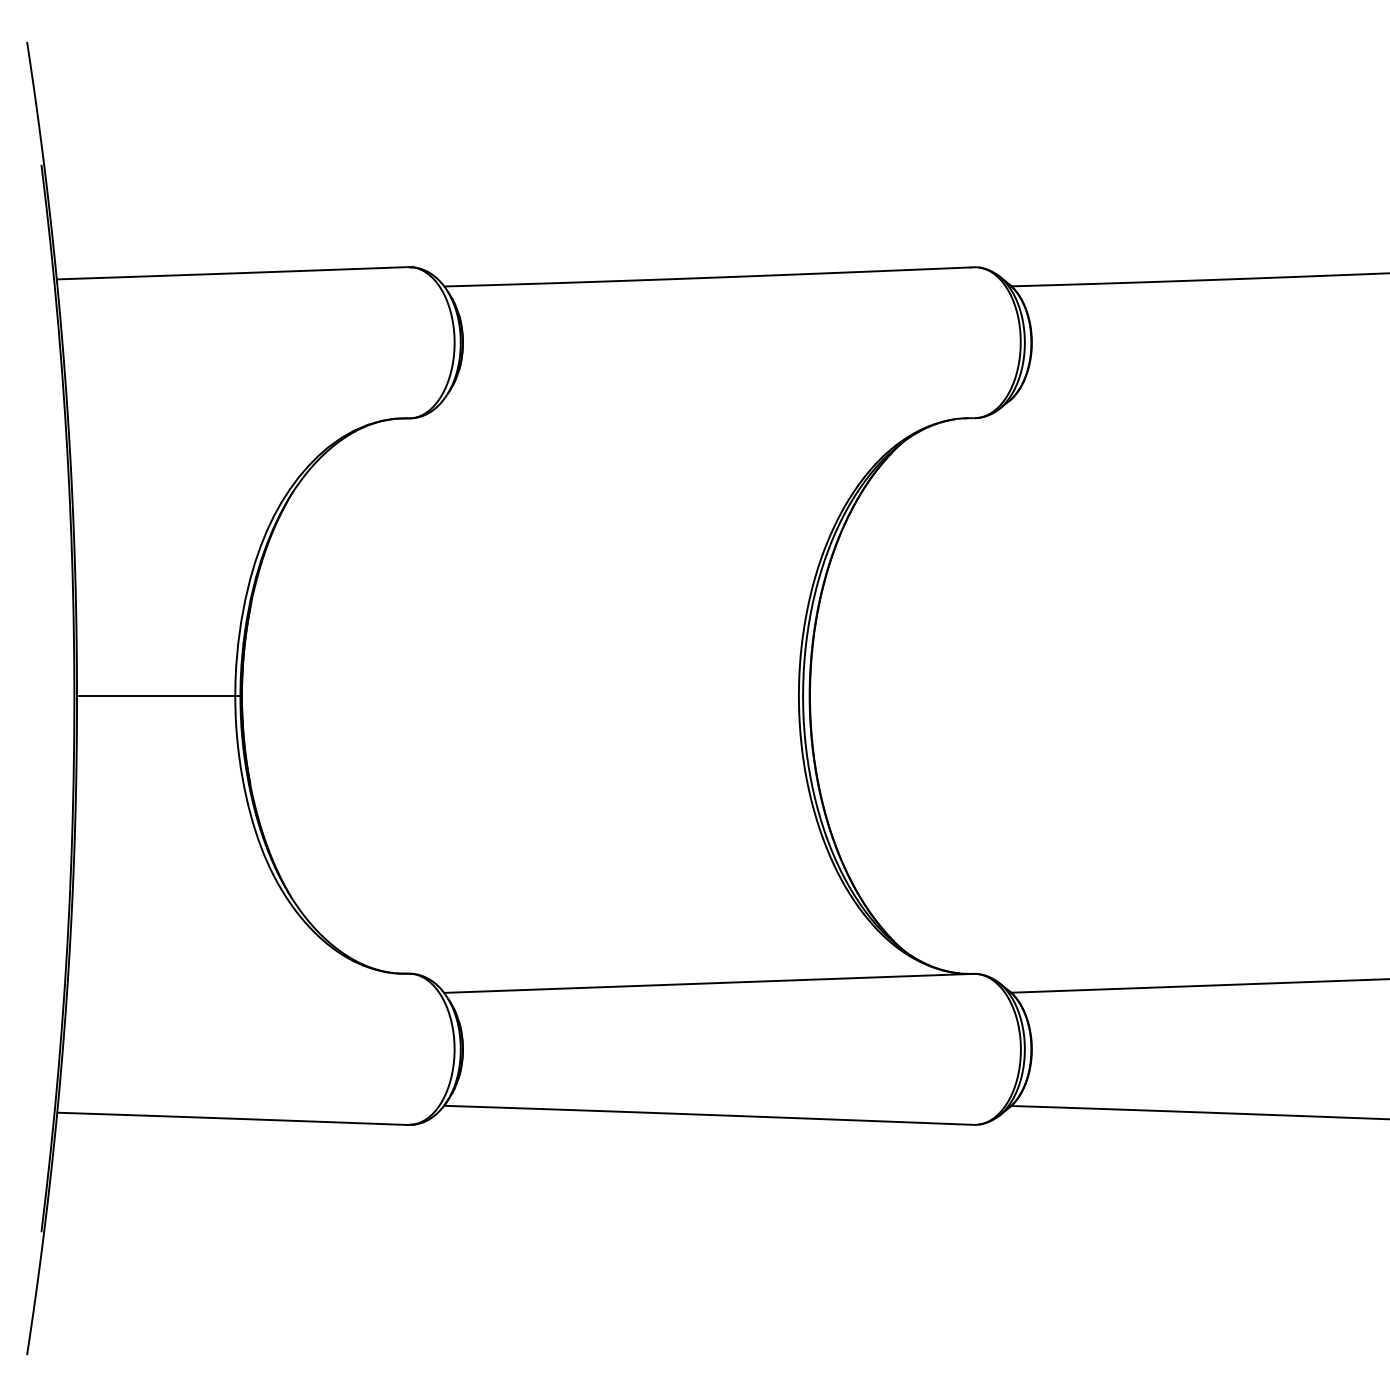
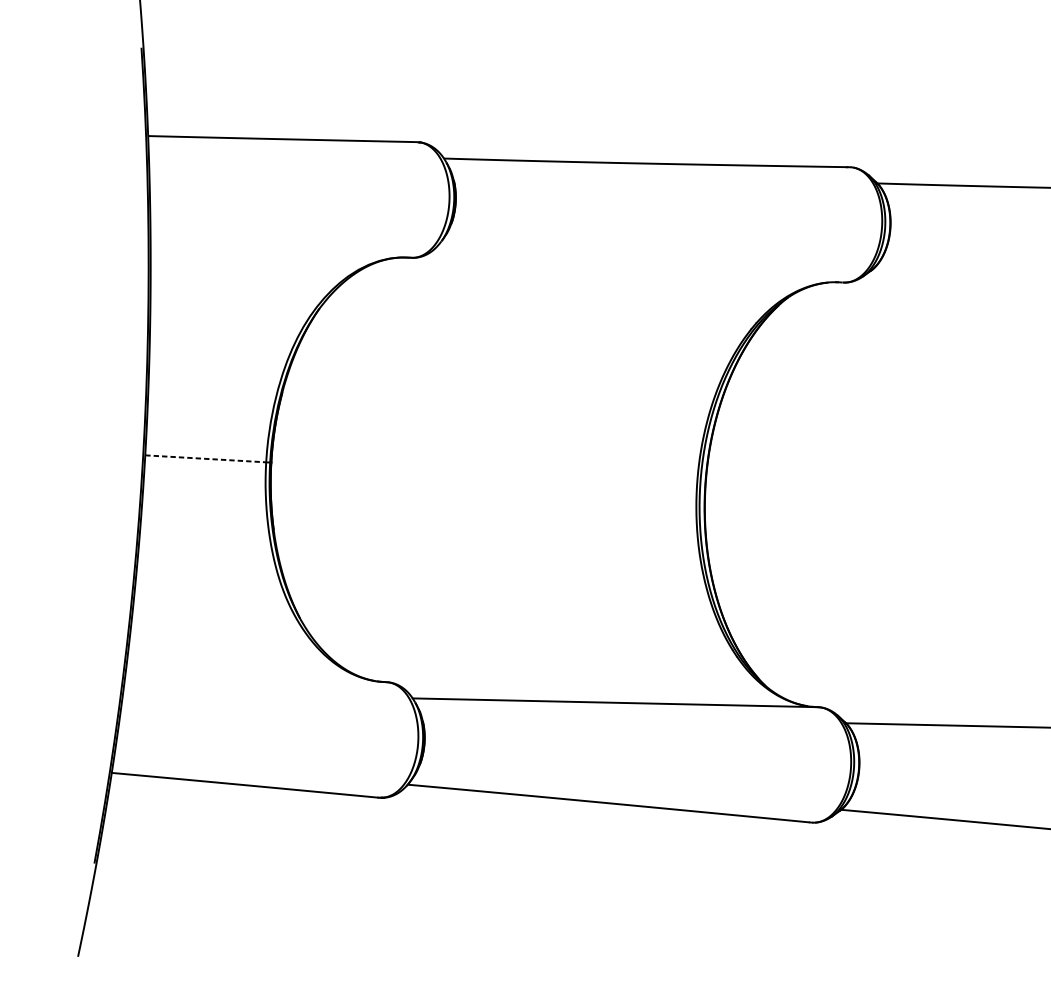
line: (156, 696) -> (205, 459), solid -> dashed

